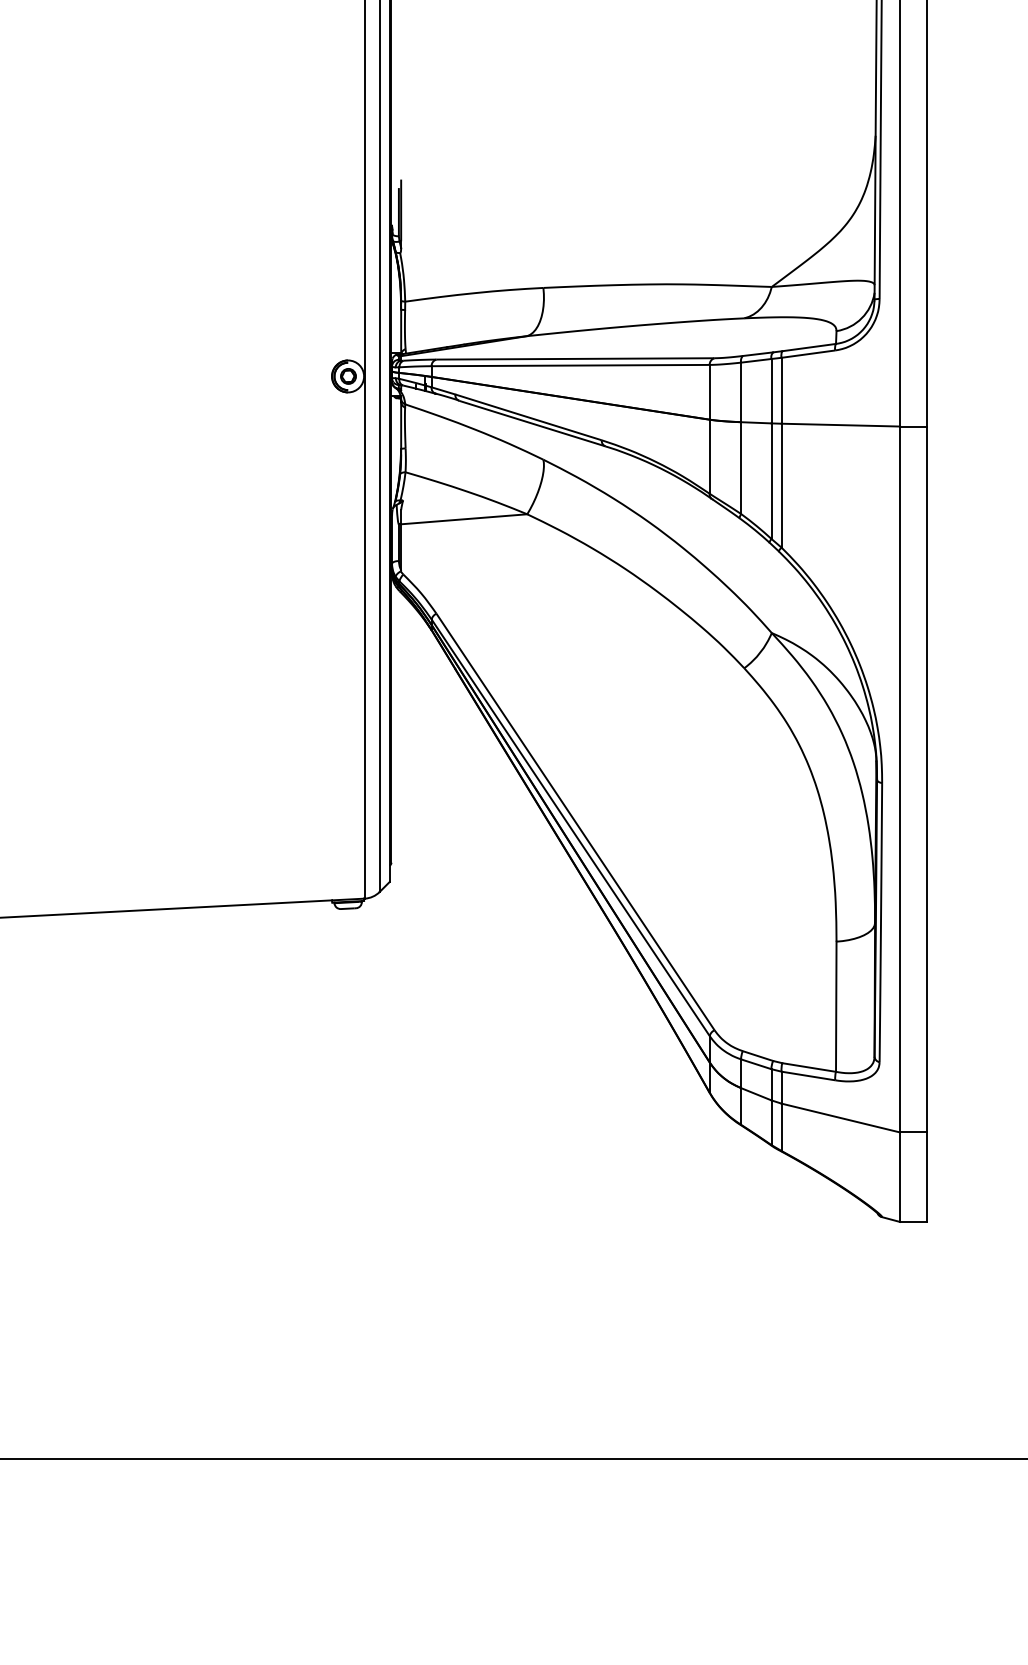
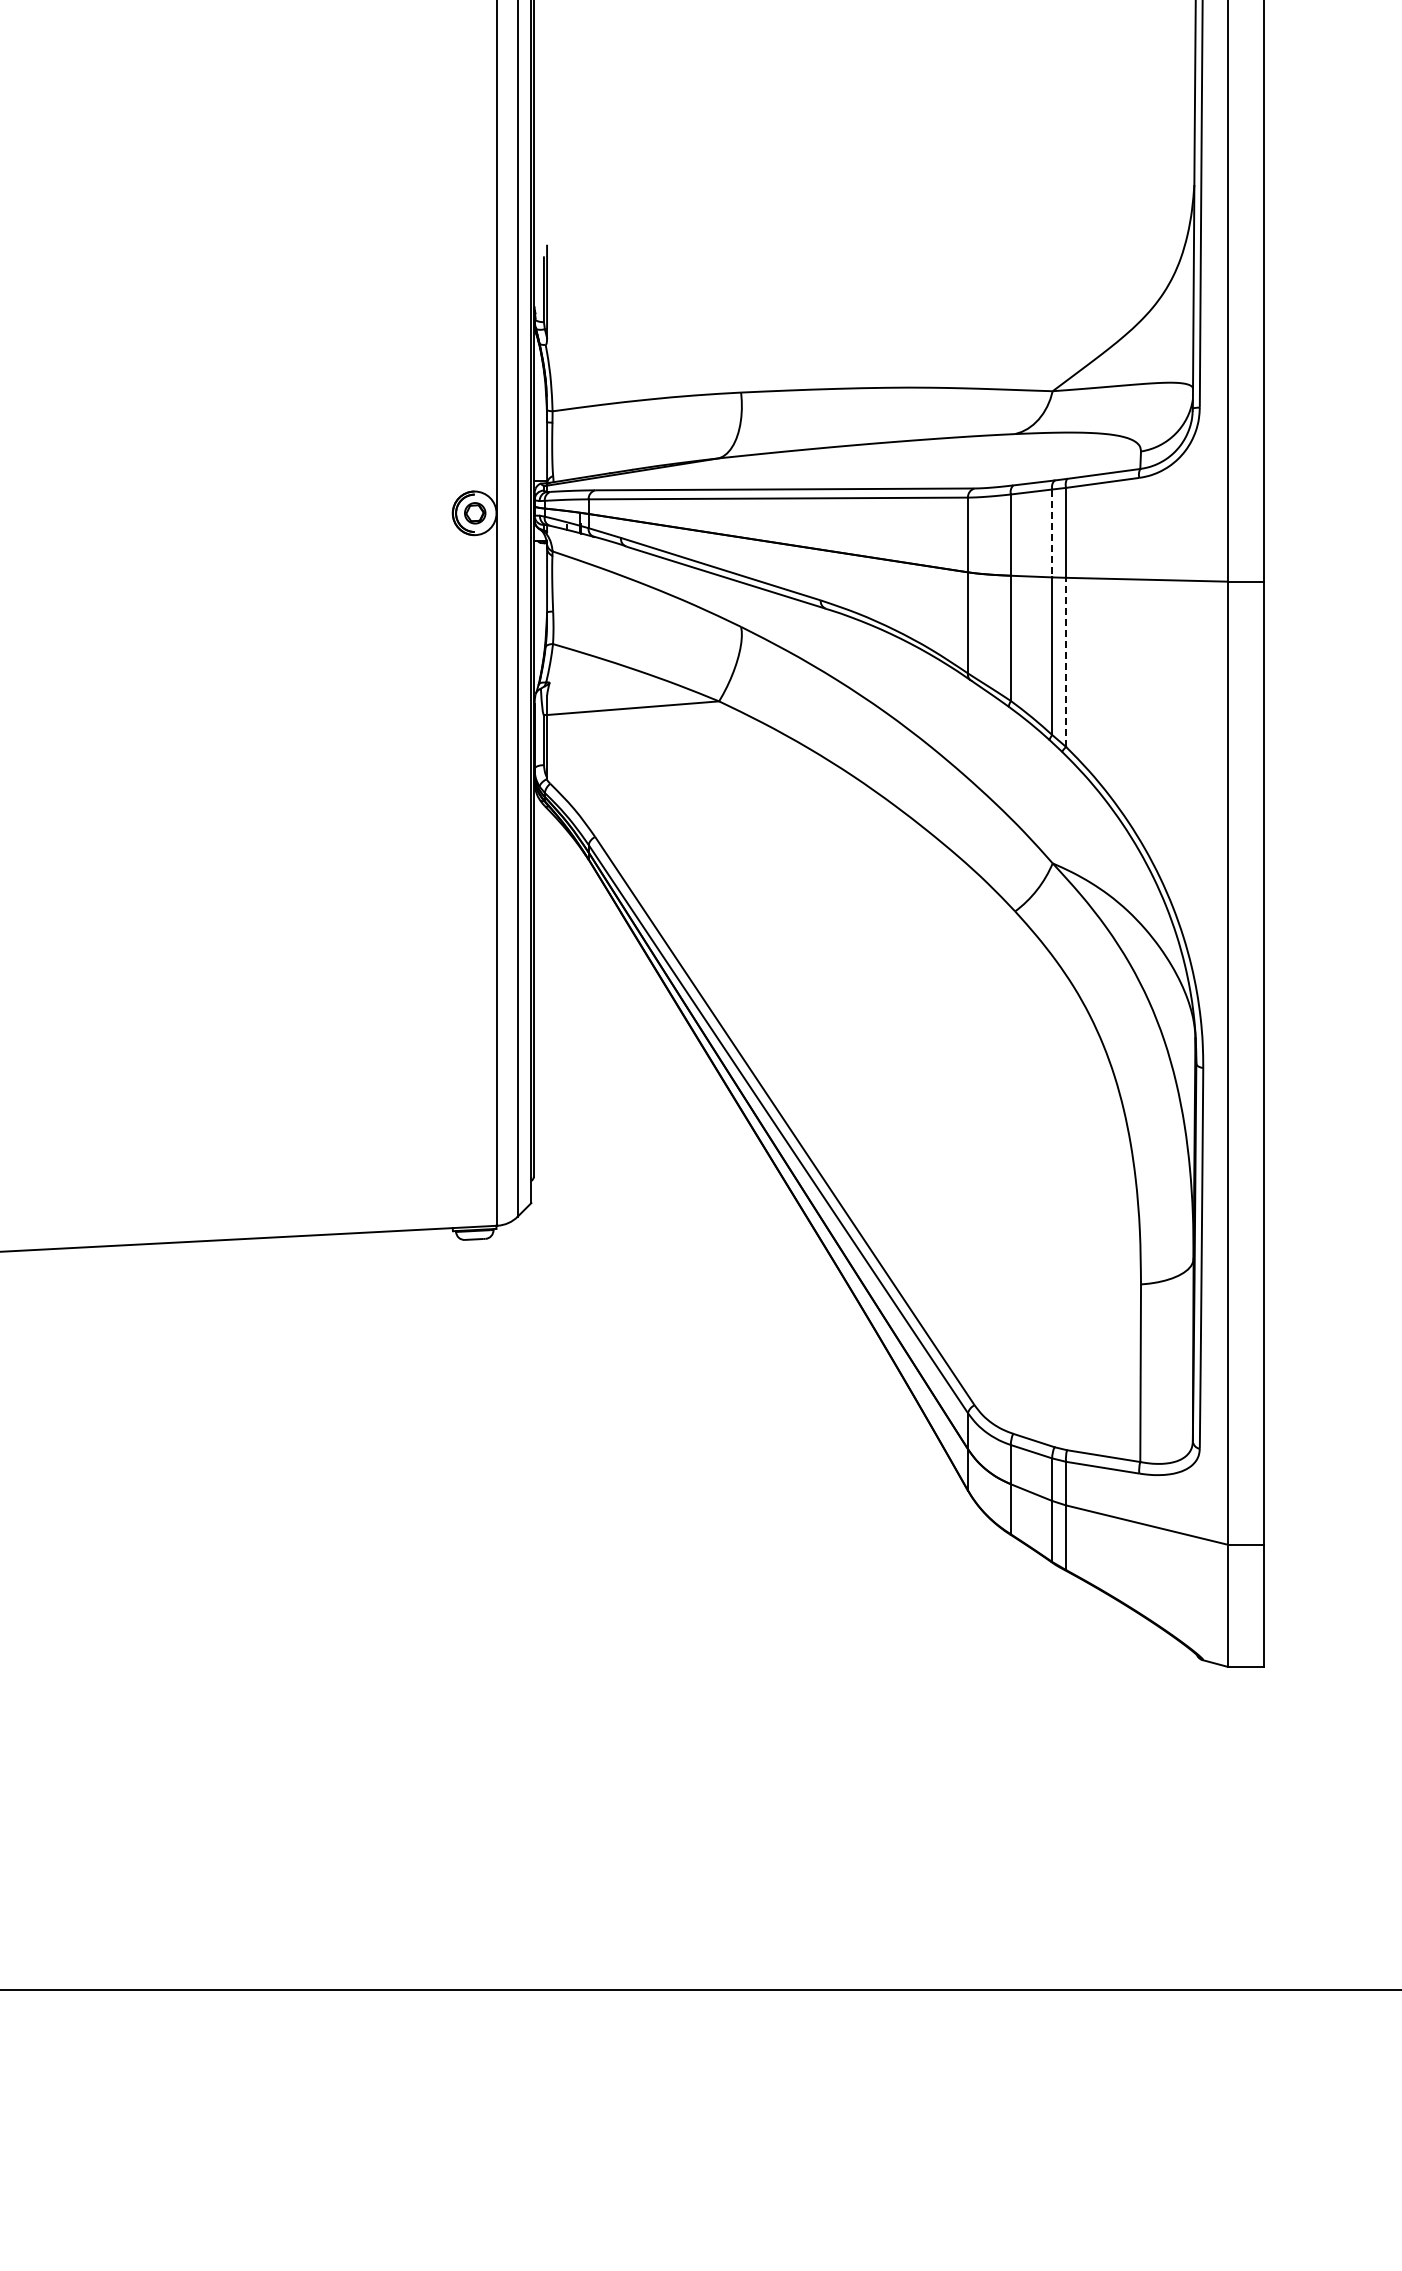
line: (771, 391) -> (1052, 533), solid -> dashed
line: (781, 485) -> (1066, 662), solid -> dashed

